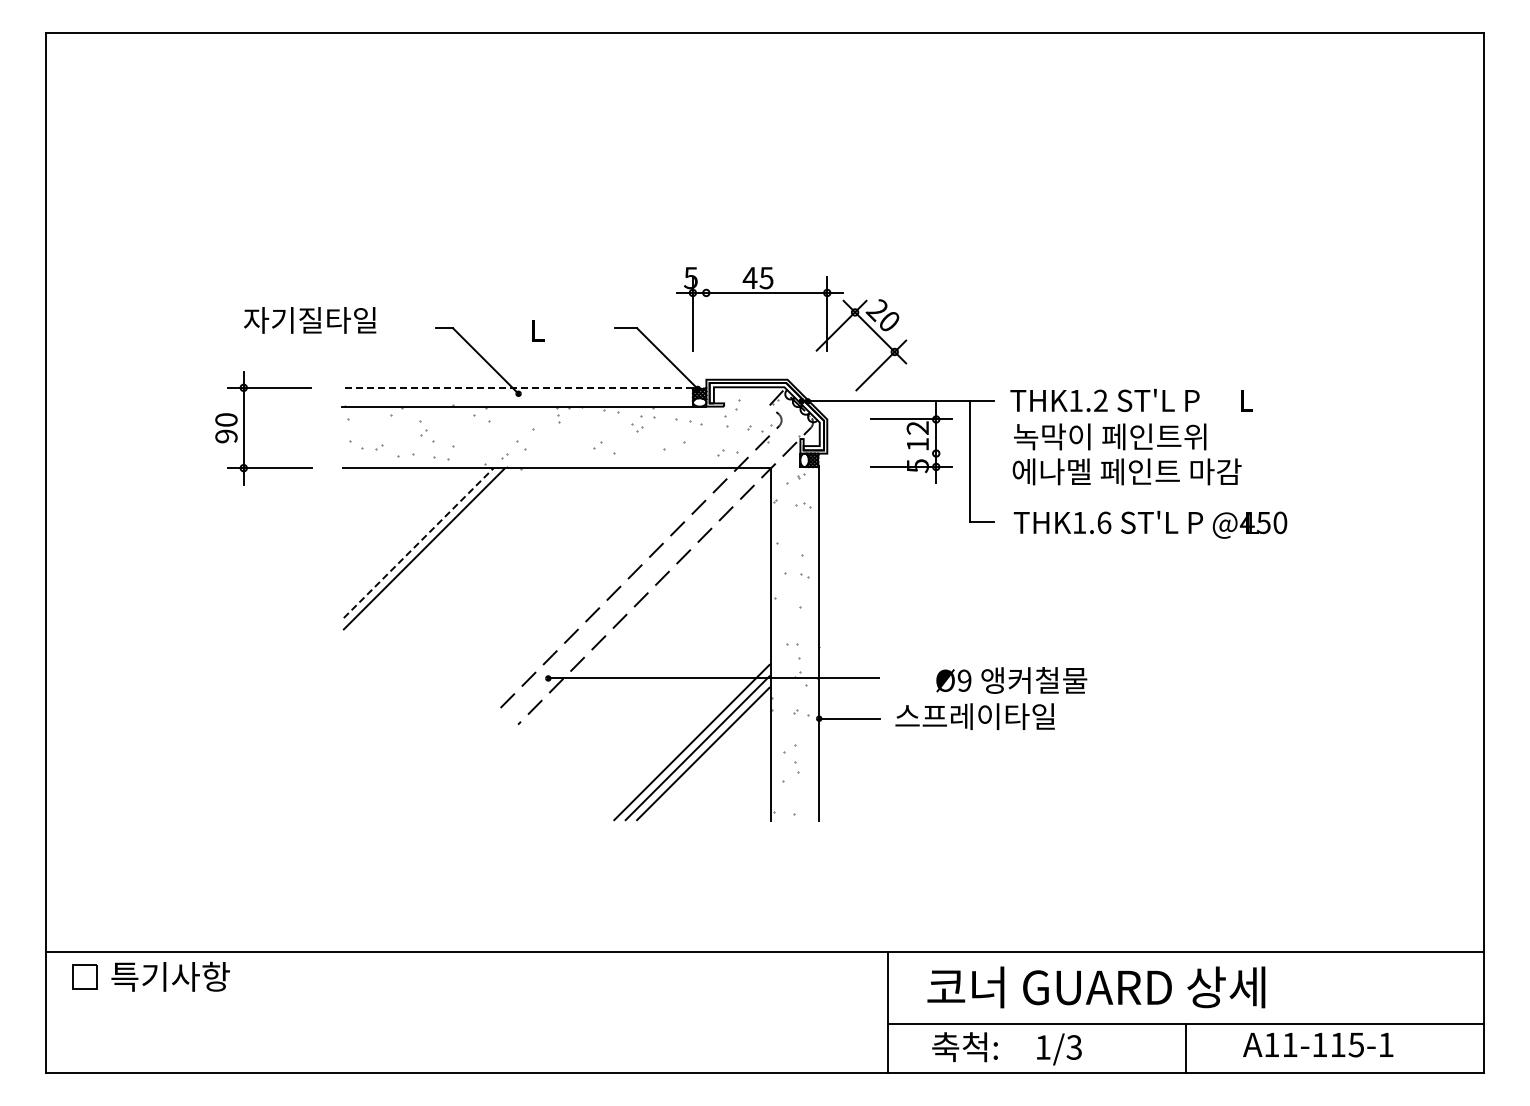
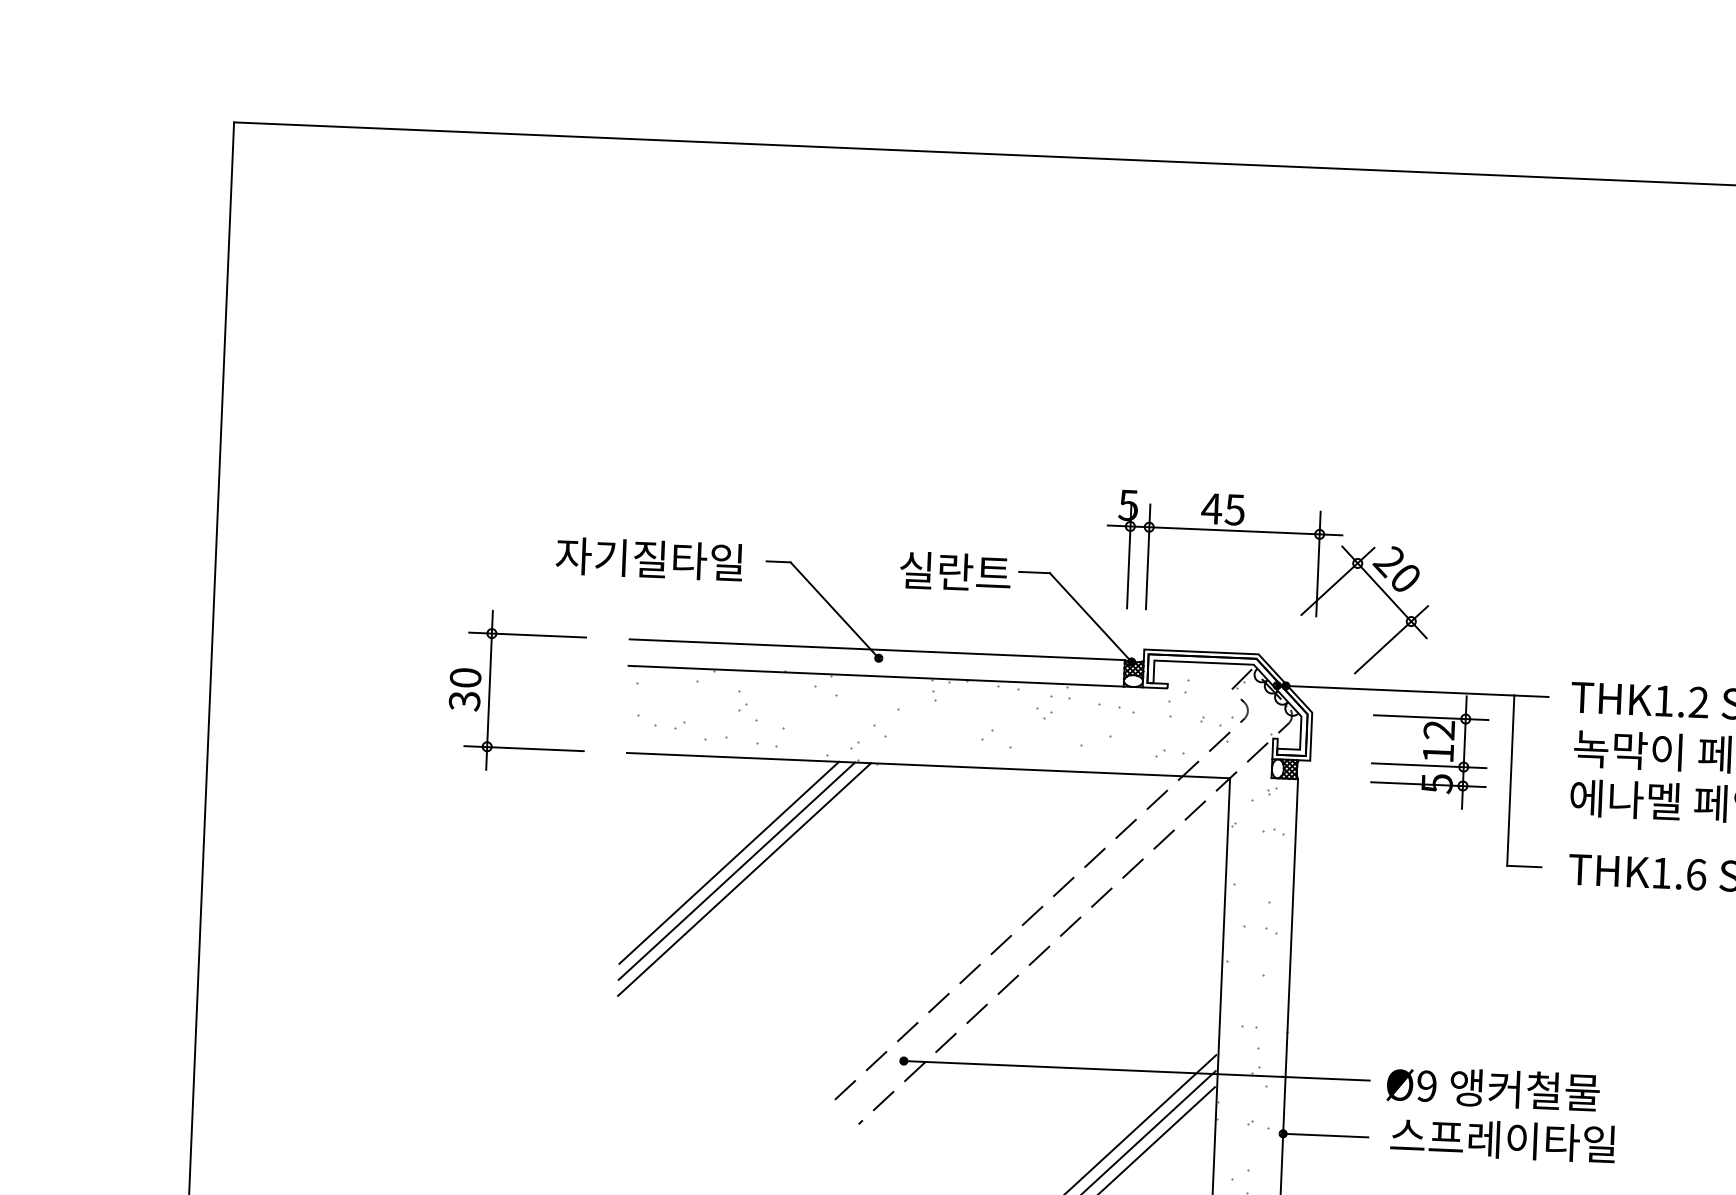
line: (706, 313) -> (1148, 556), added
text: (310, 320) -> (649, 559), moved
text: (570, 330) -> (955, 572), L -> 실란트
line: (517, 387) -> (877, 649), dashed -> solid
text: (226, 436) -> (464, 701), 90 -> 30
line: (911, 453) -> (1428, 765), added
line: (418, 543) -> (728, 863), dashed -> solid
line: (429, 554) -> (743, 879), added
text: (1011, 680) -> (1492, 1088), moved

